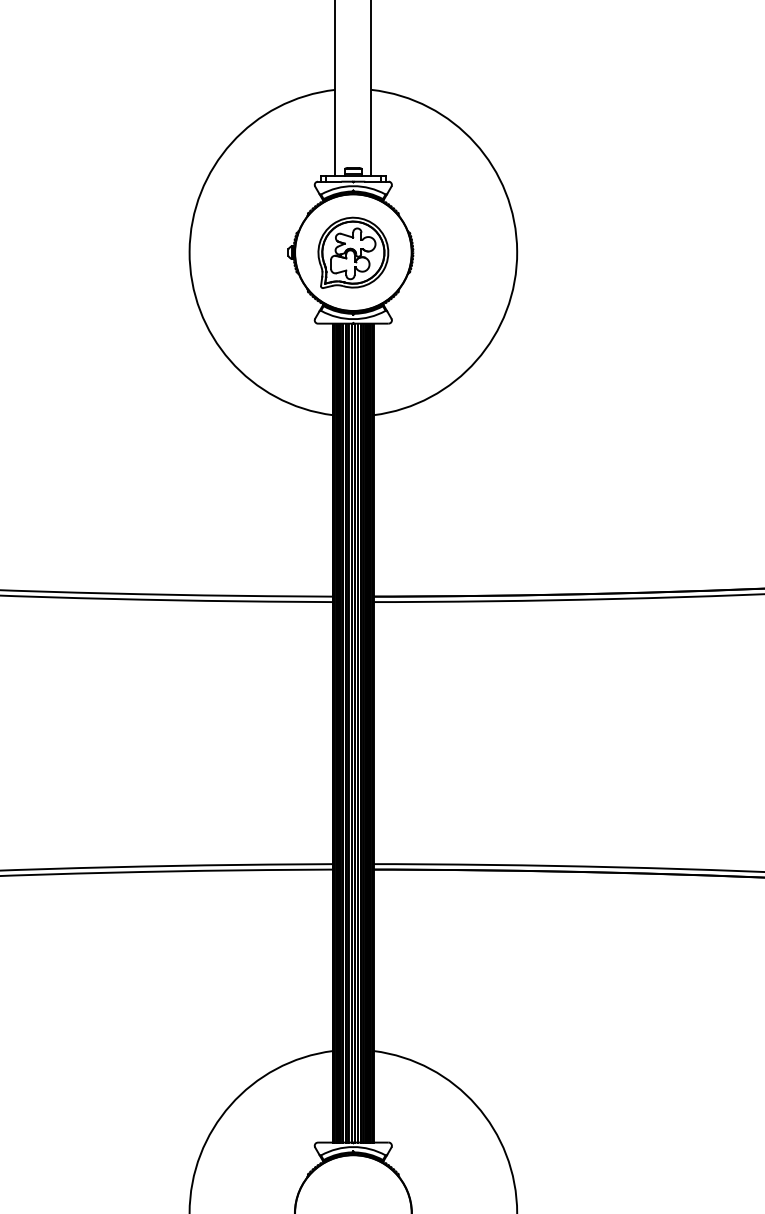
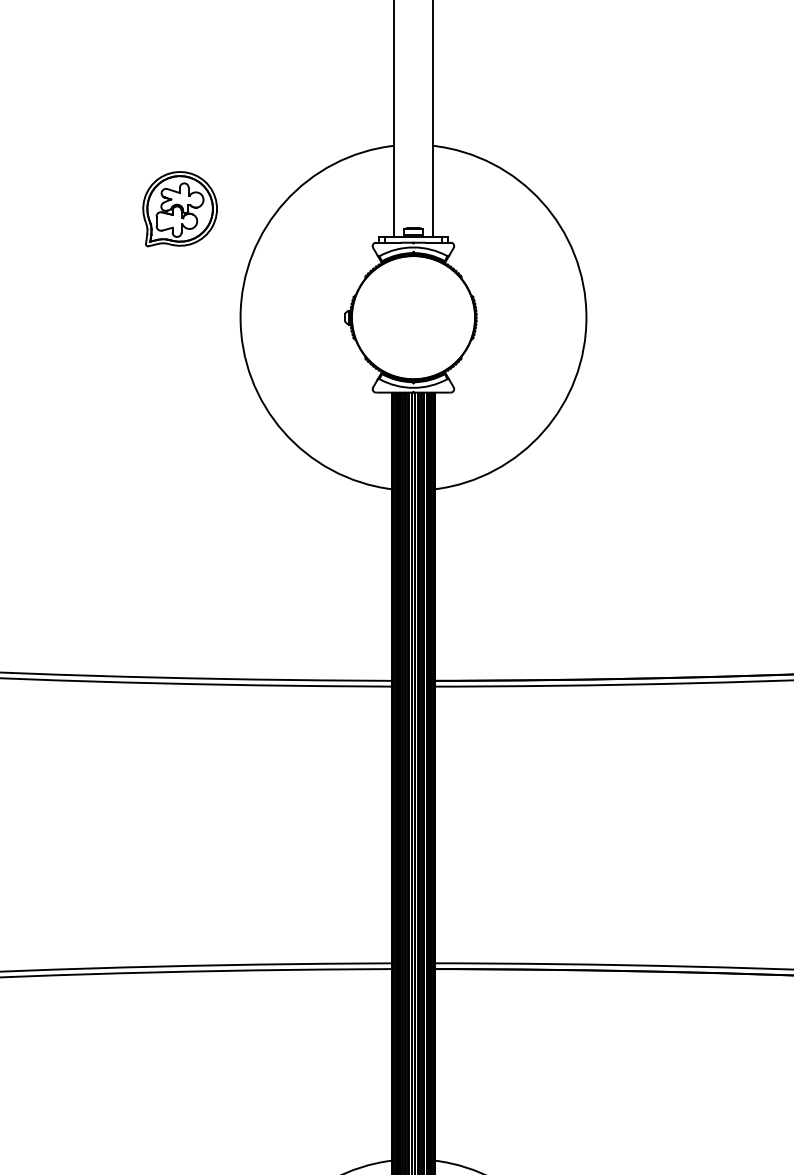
part: (353, 252) -> (180, 208), moved

